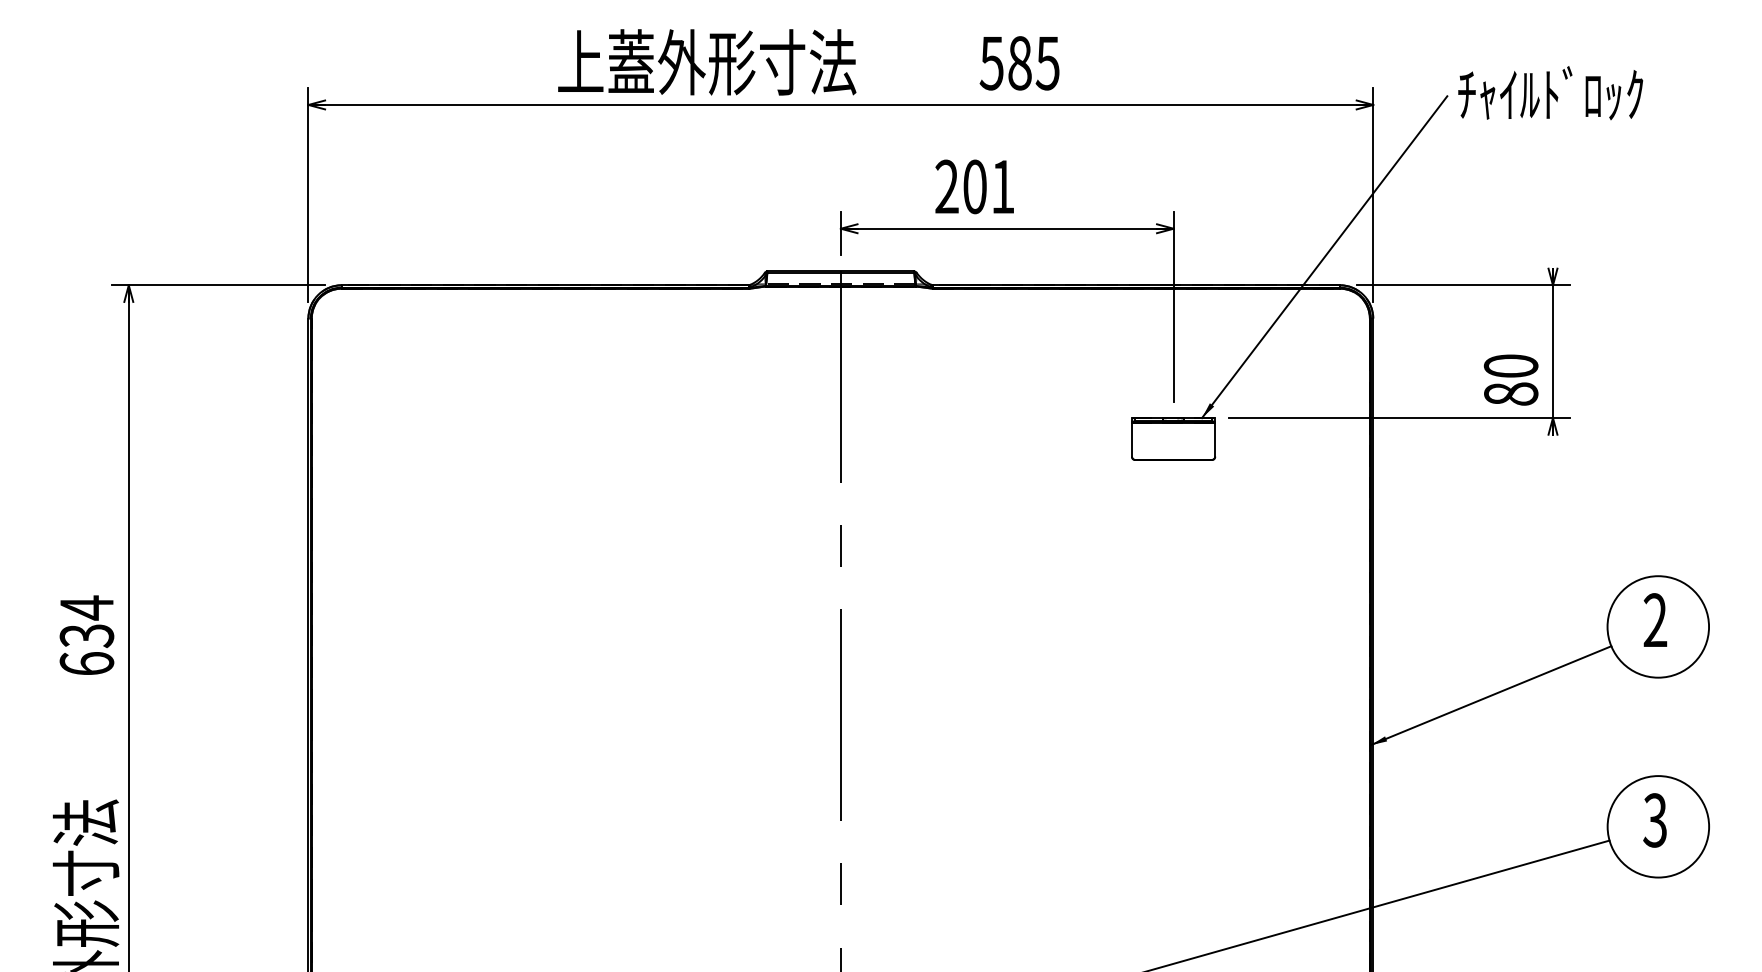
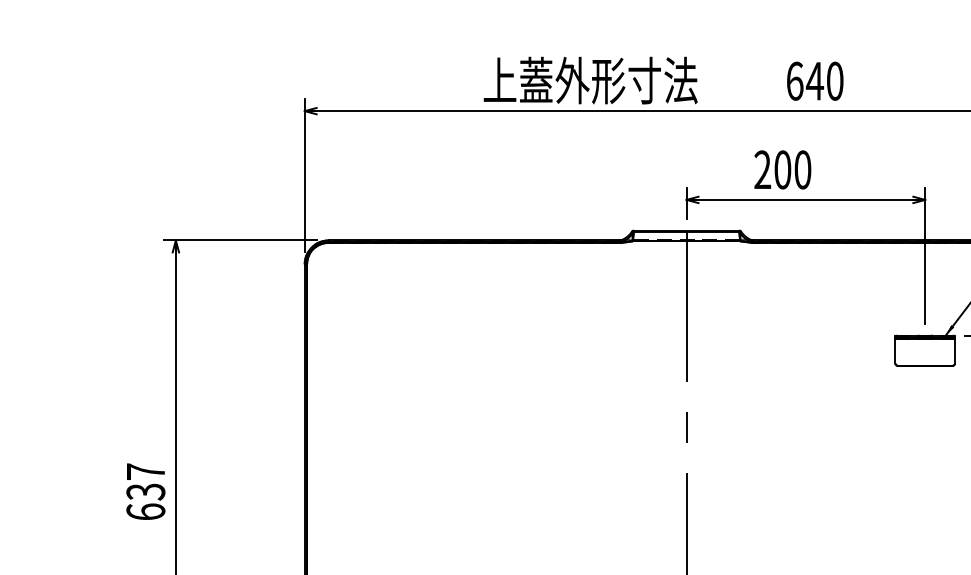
text: (1019, 63) -> (814, 81), 585 -> 640
text: (1002, 186) -> (802, 169), 201 -> 200
text: (86, 607) -> (145, 471), 634 -> 637

